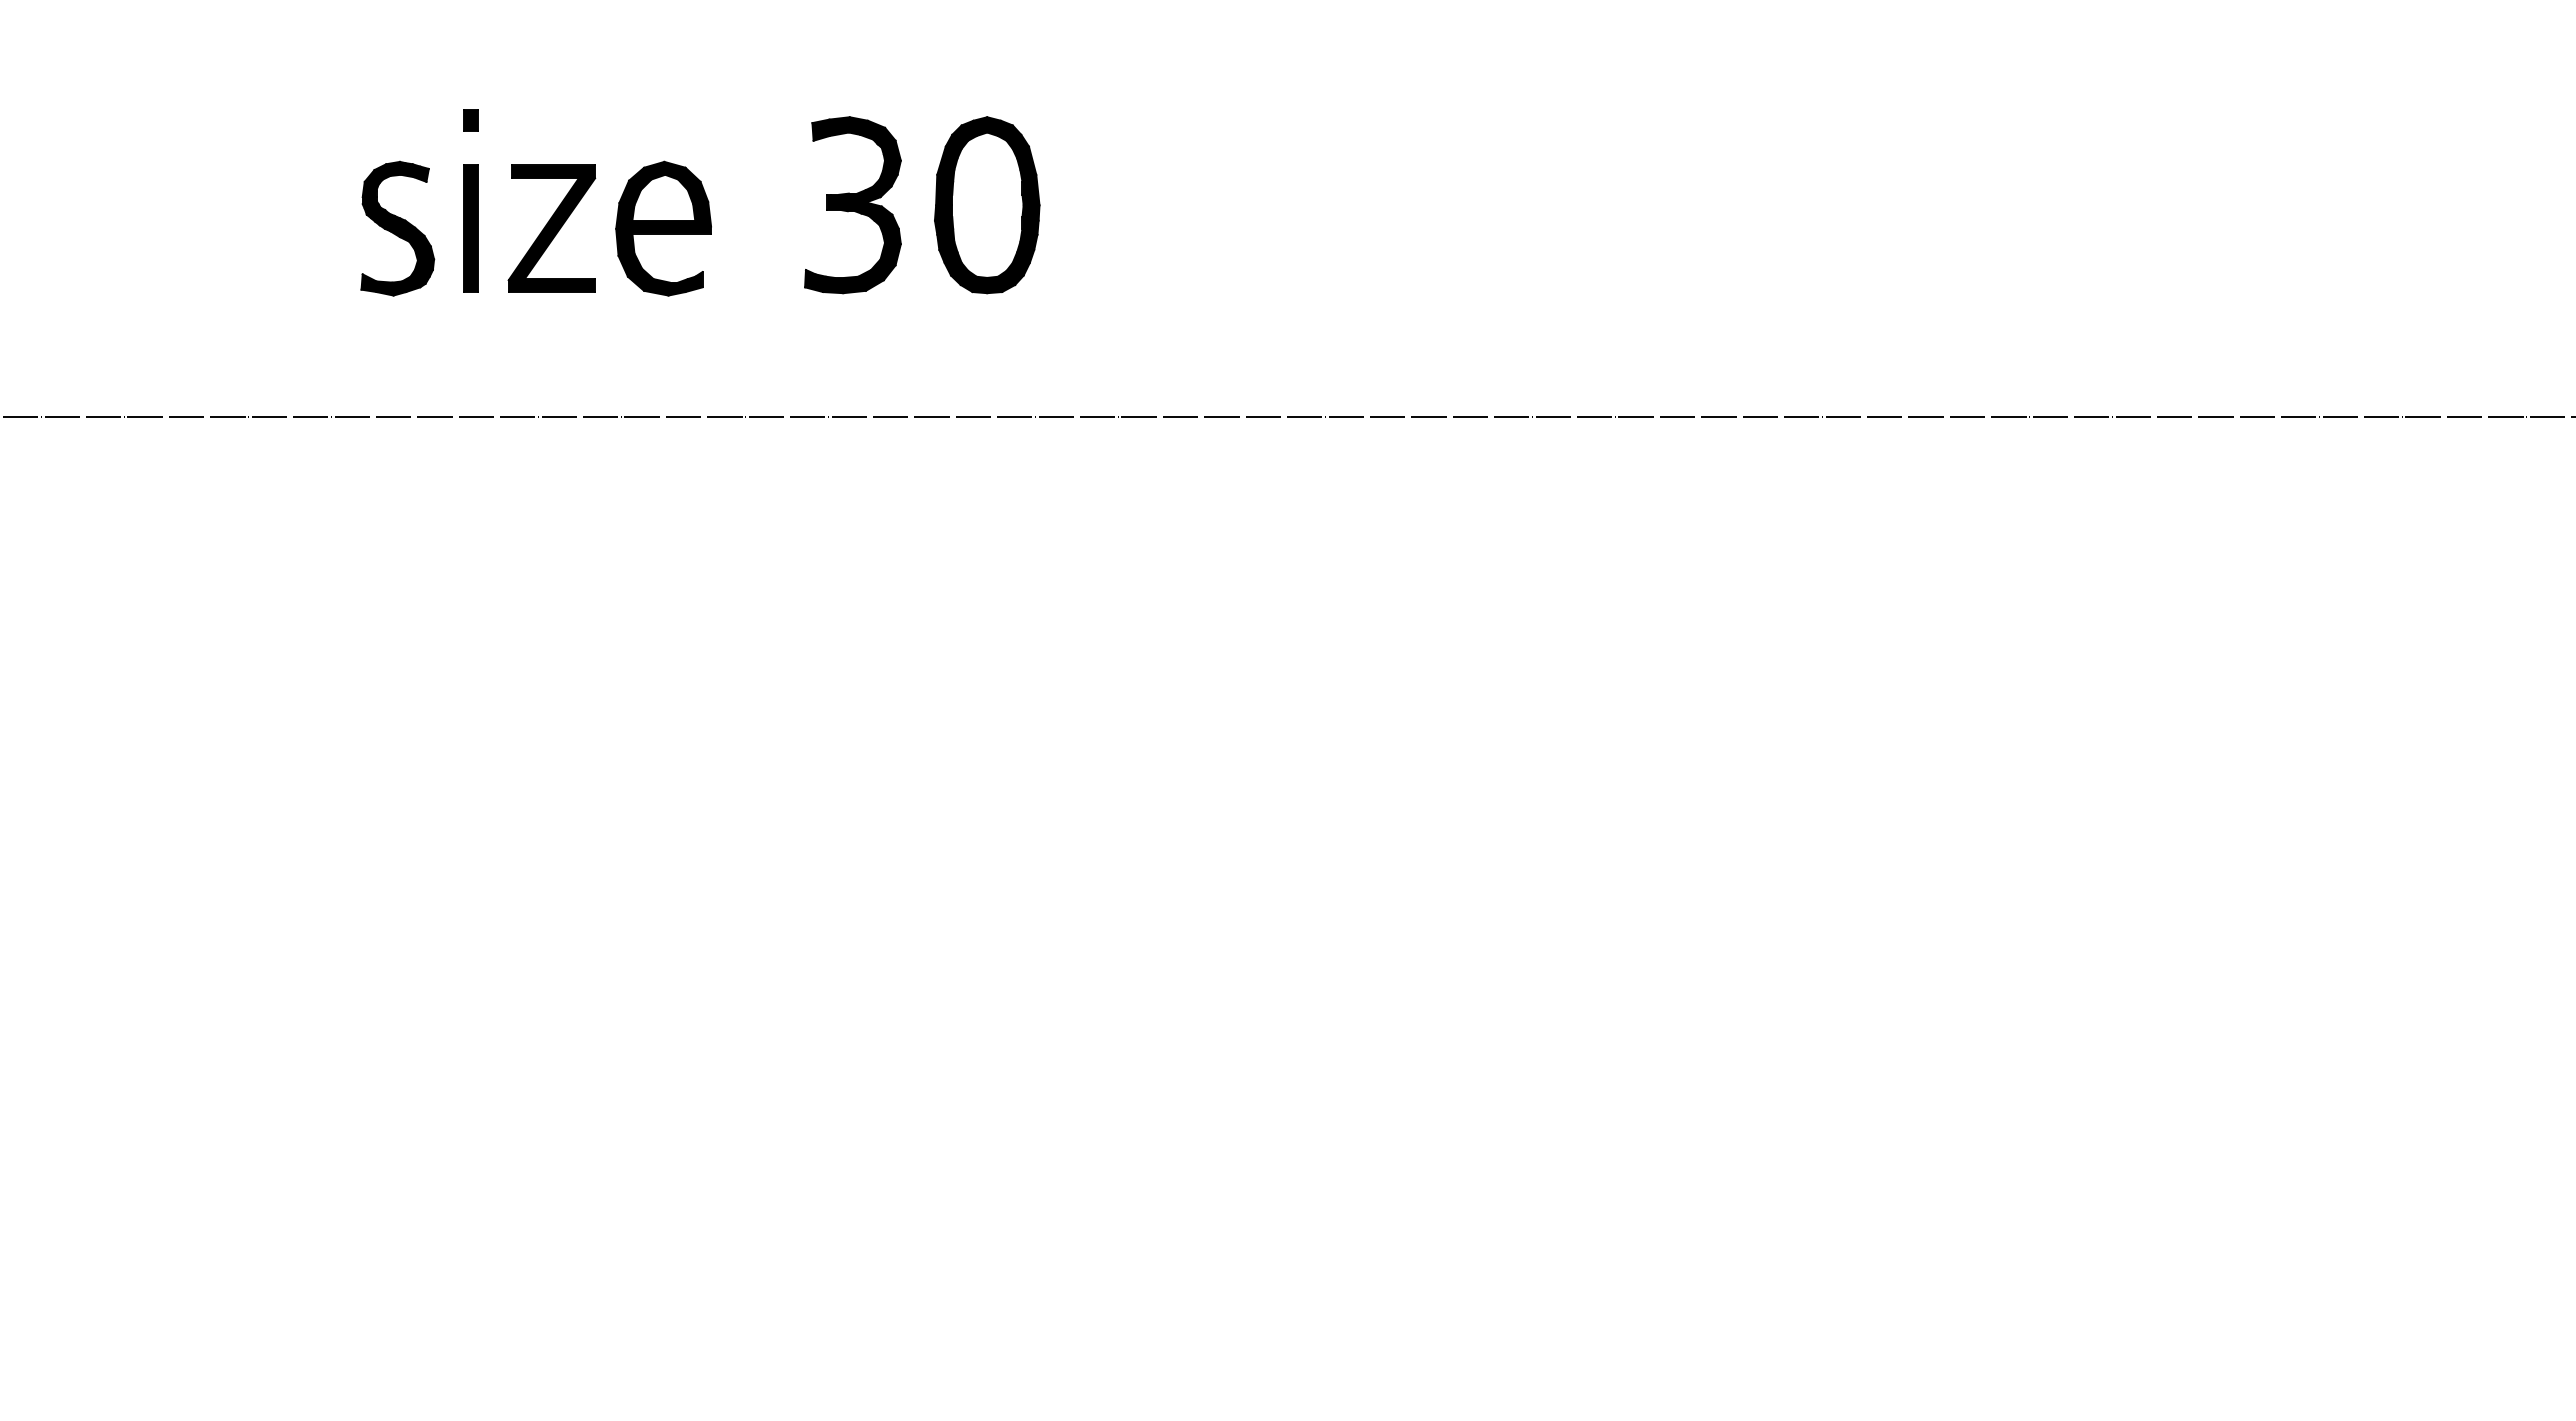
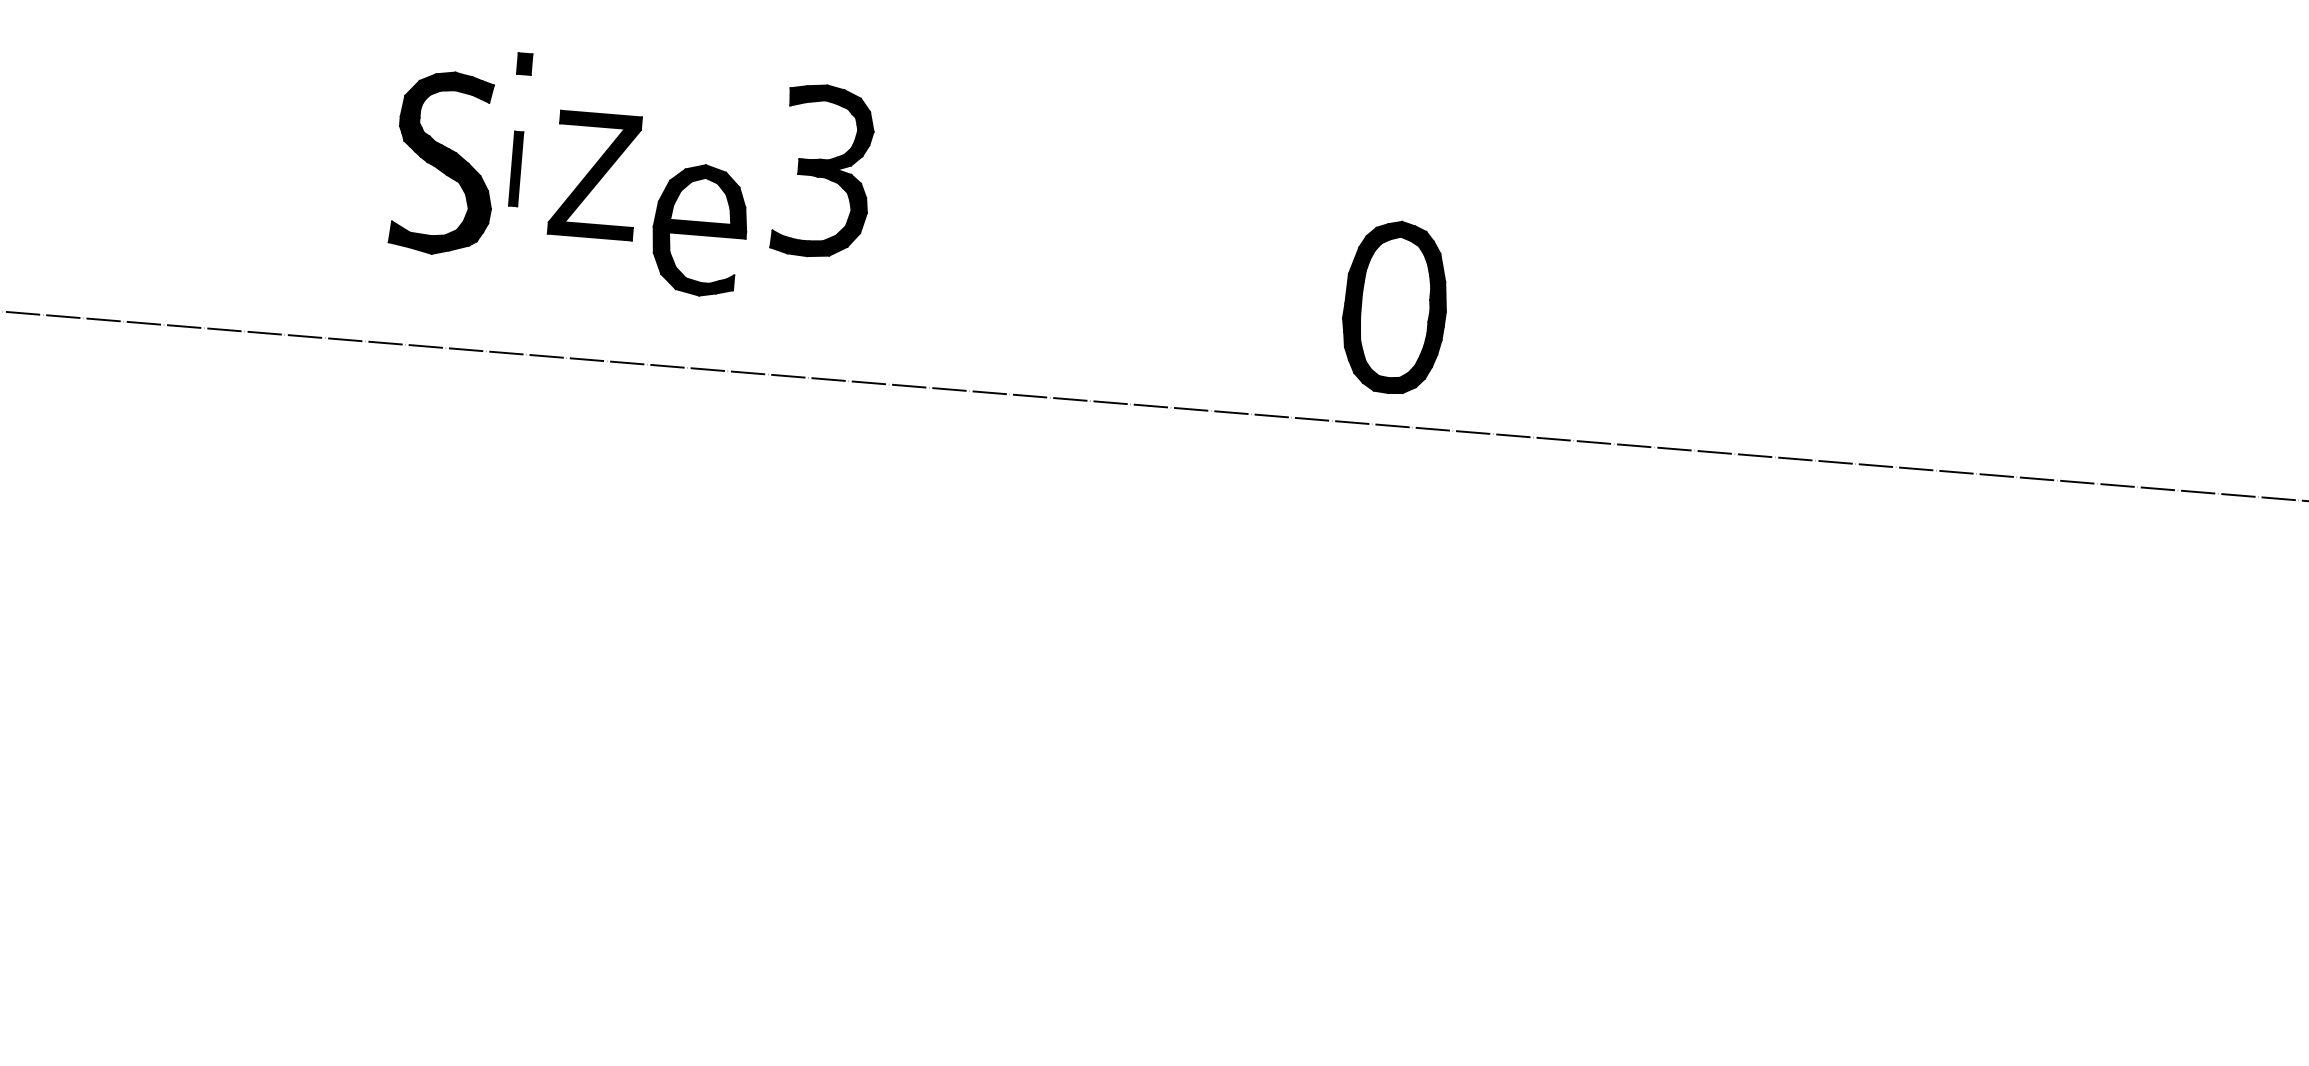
part: (852, 205) -> (822, 171), moved
part: (987, 205) -> (1395, 307), moved
part: (397, 228) -> (444, 162), size x1.4
part: (470, 228) -> (515, 168), size x0.6
part: (663, 228) -> (699, 229), moved

